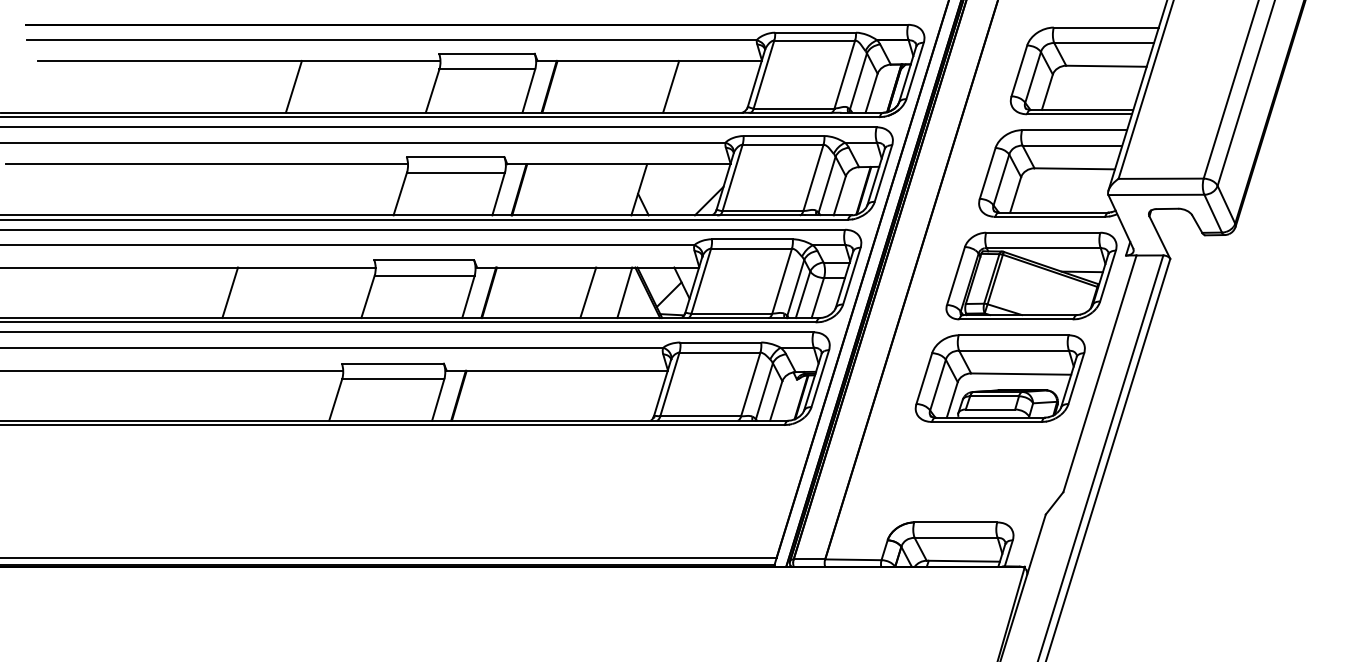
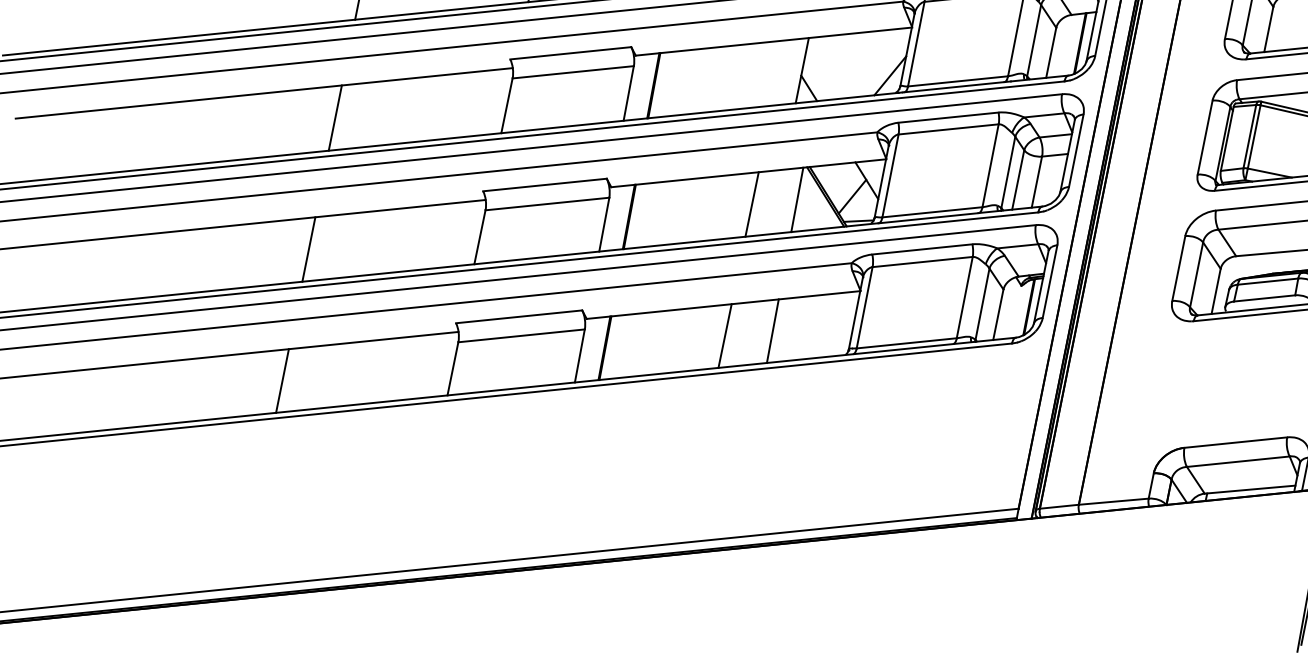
line: (261, 189) -> (334, 117), added
line: (198, 395) -> (282, 380), added
line: (555, 395) -> (724, 335), added
line: (594, 395) -> (772, 330), added

